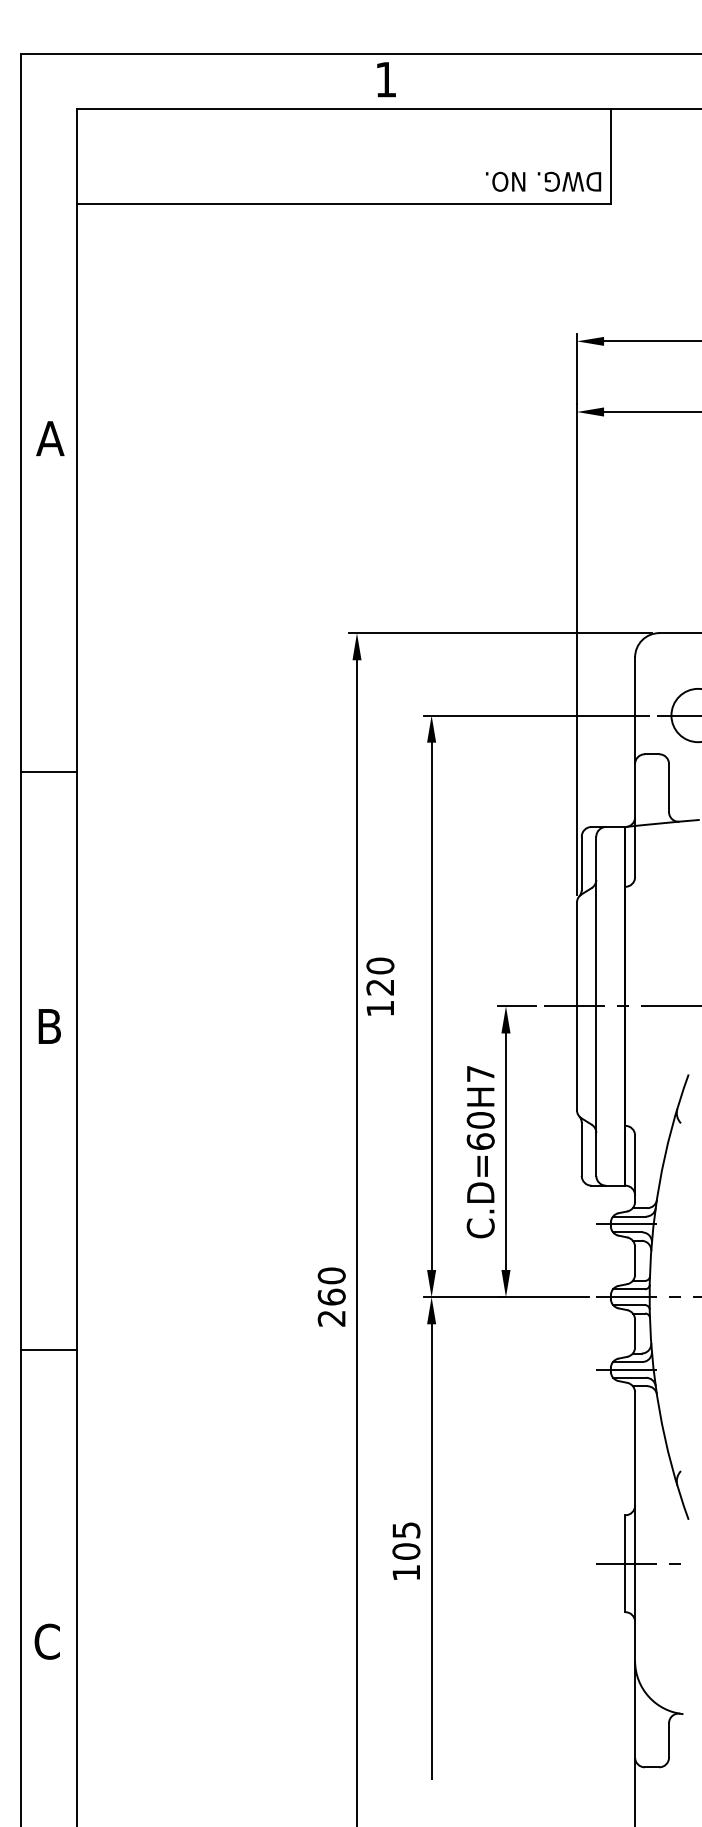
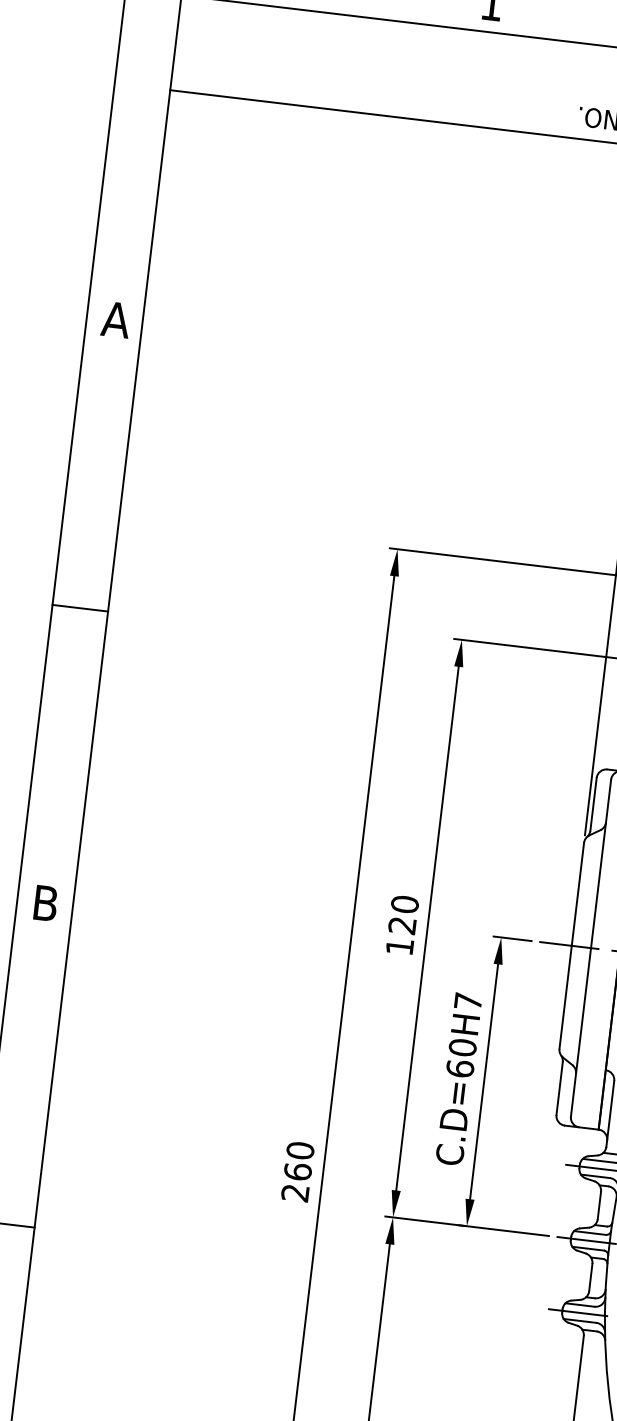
line: (48, 772) -> (79, 608), moved
text: (380, 986) -> (402, 924), moved
text: (331, 1296) -> (297, 1171), moved

